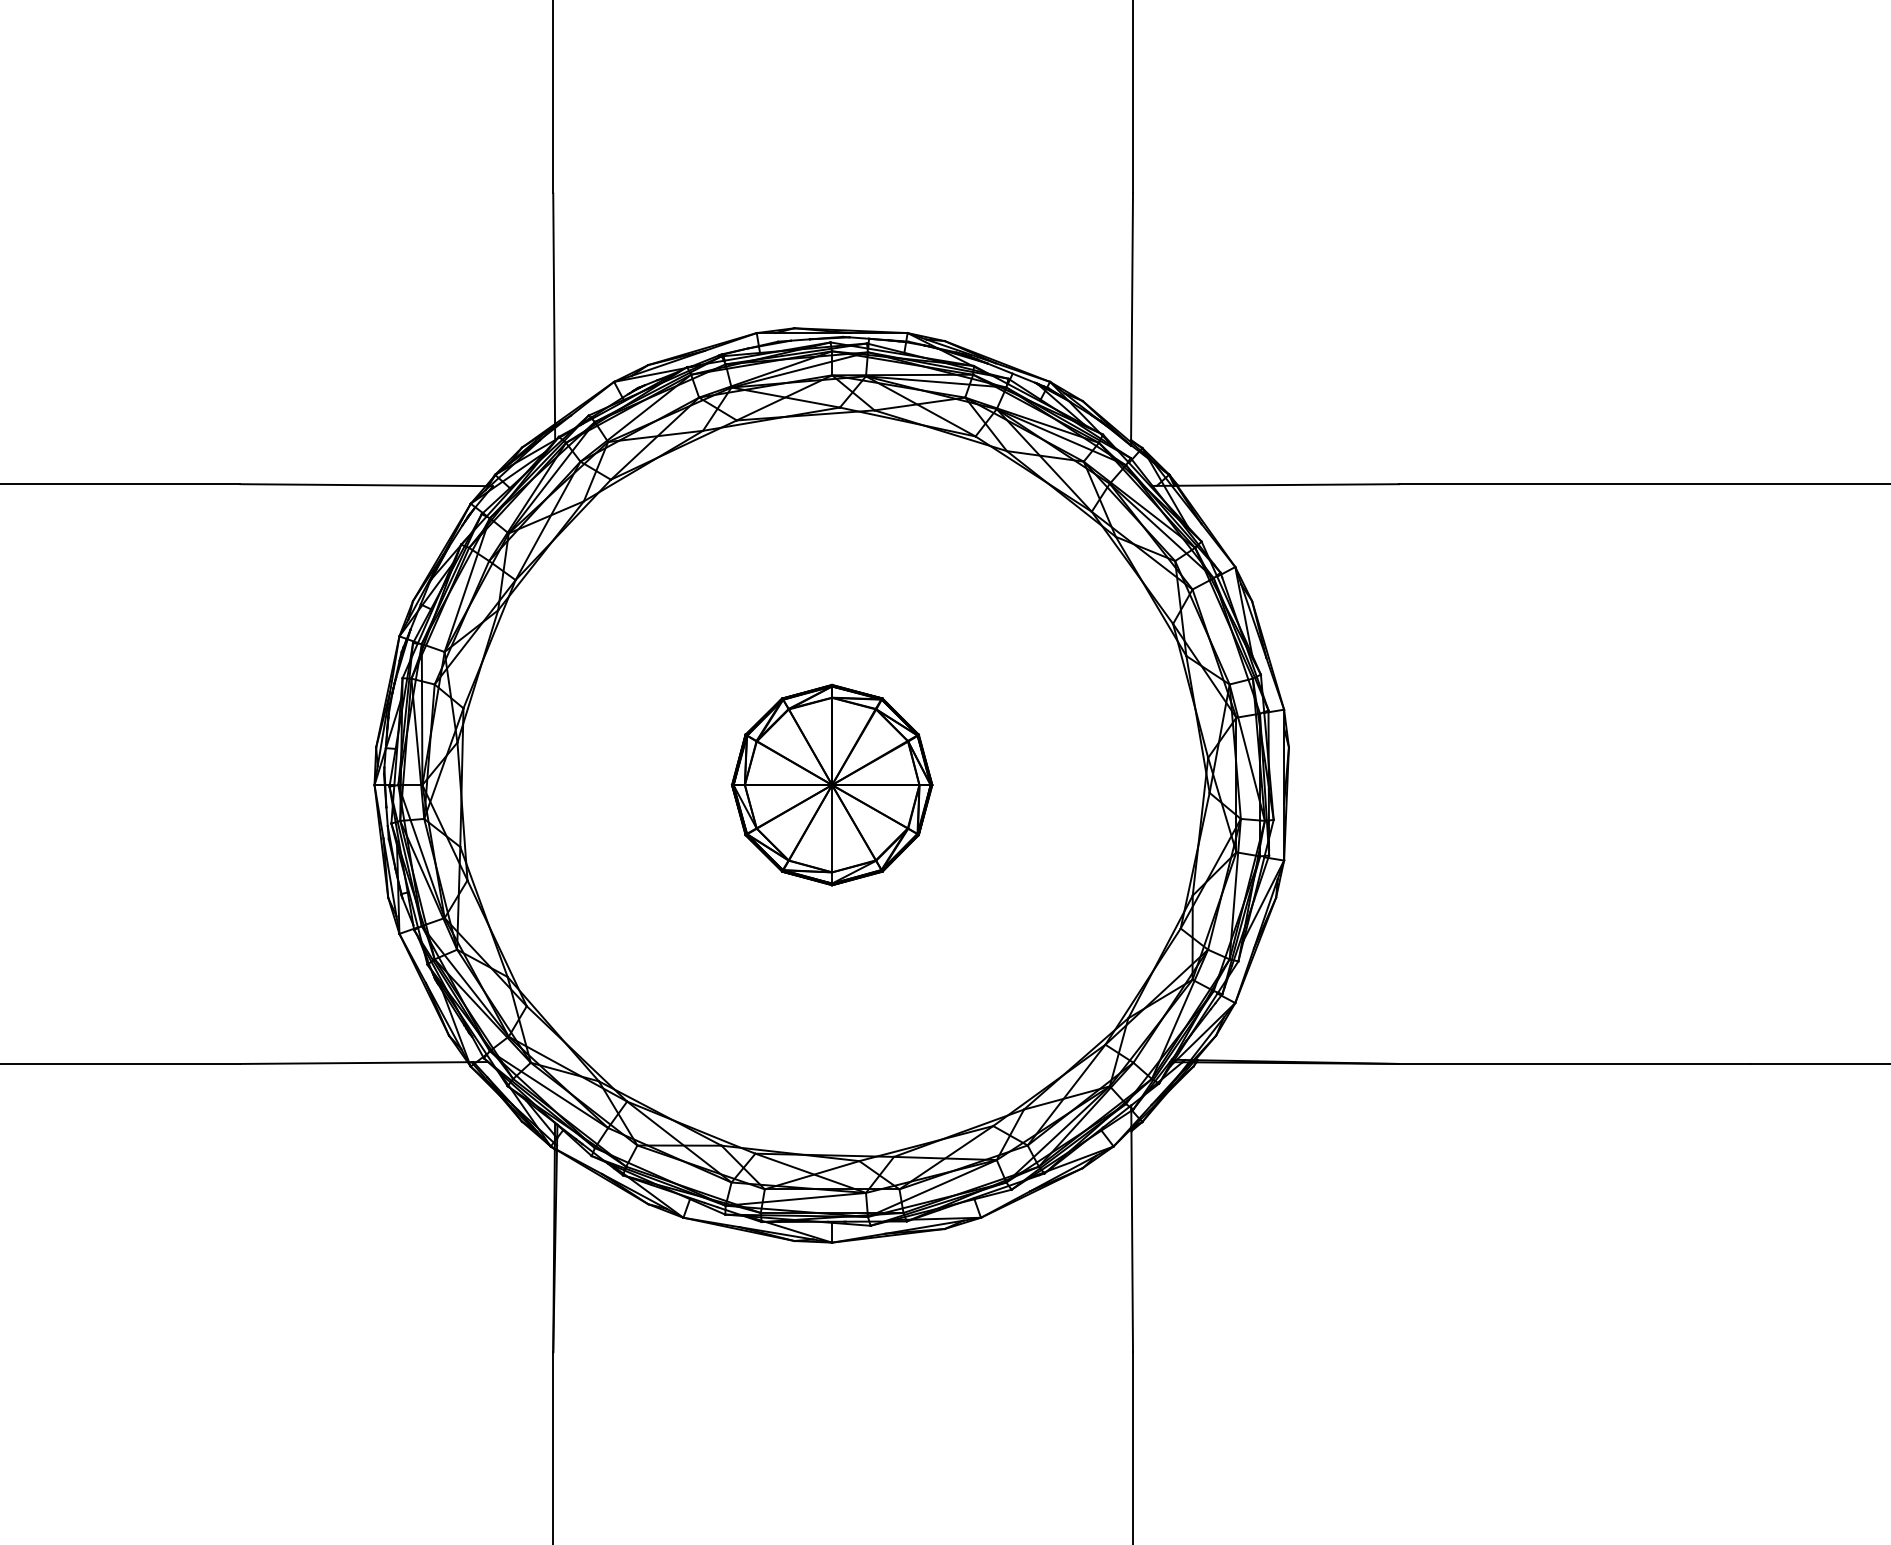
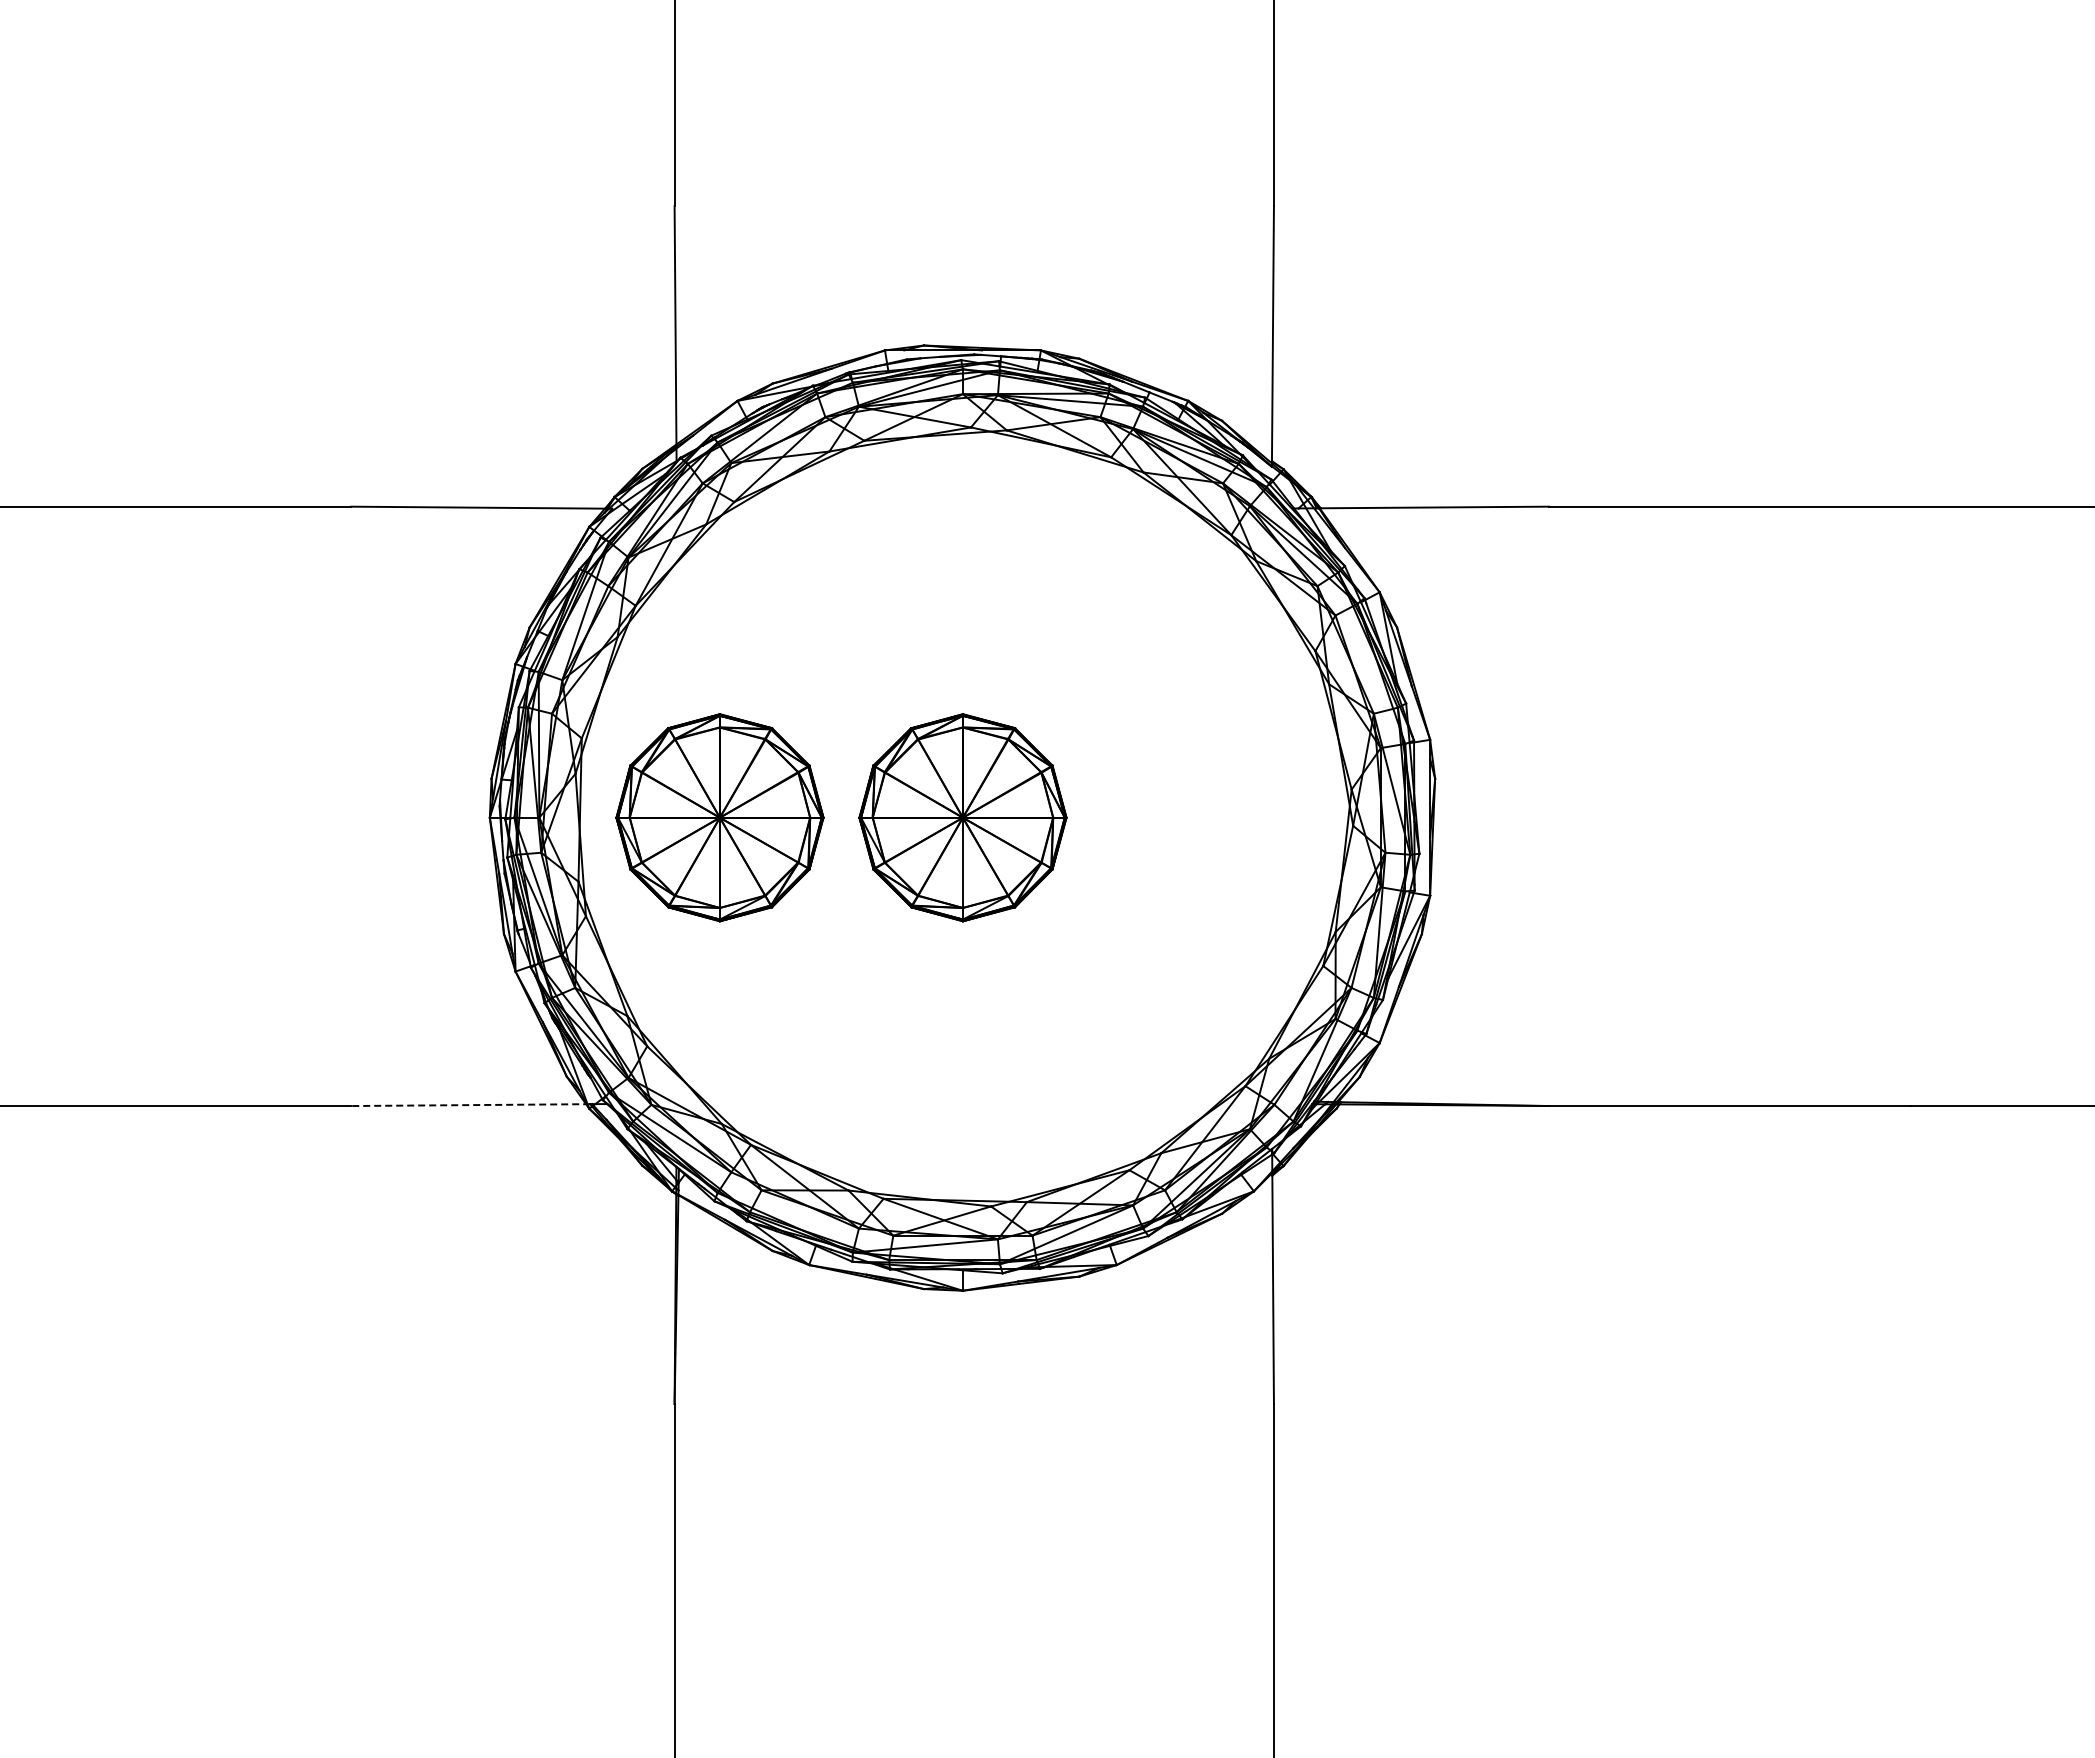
part: (596, 784) -> (719, 817), added
line: (355, 1063) -> (470, 1105), solid -> dashed

